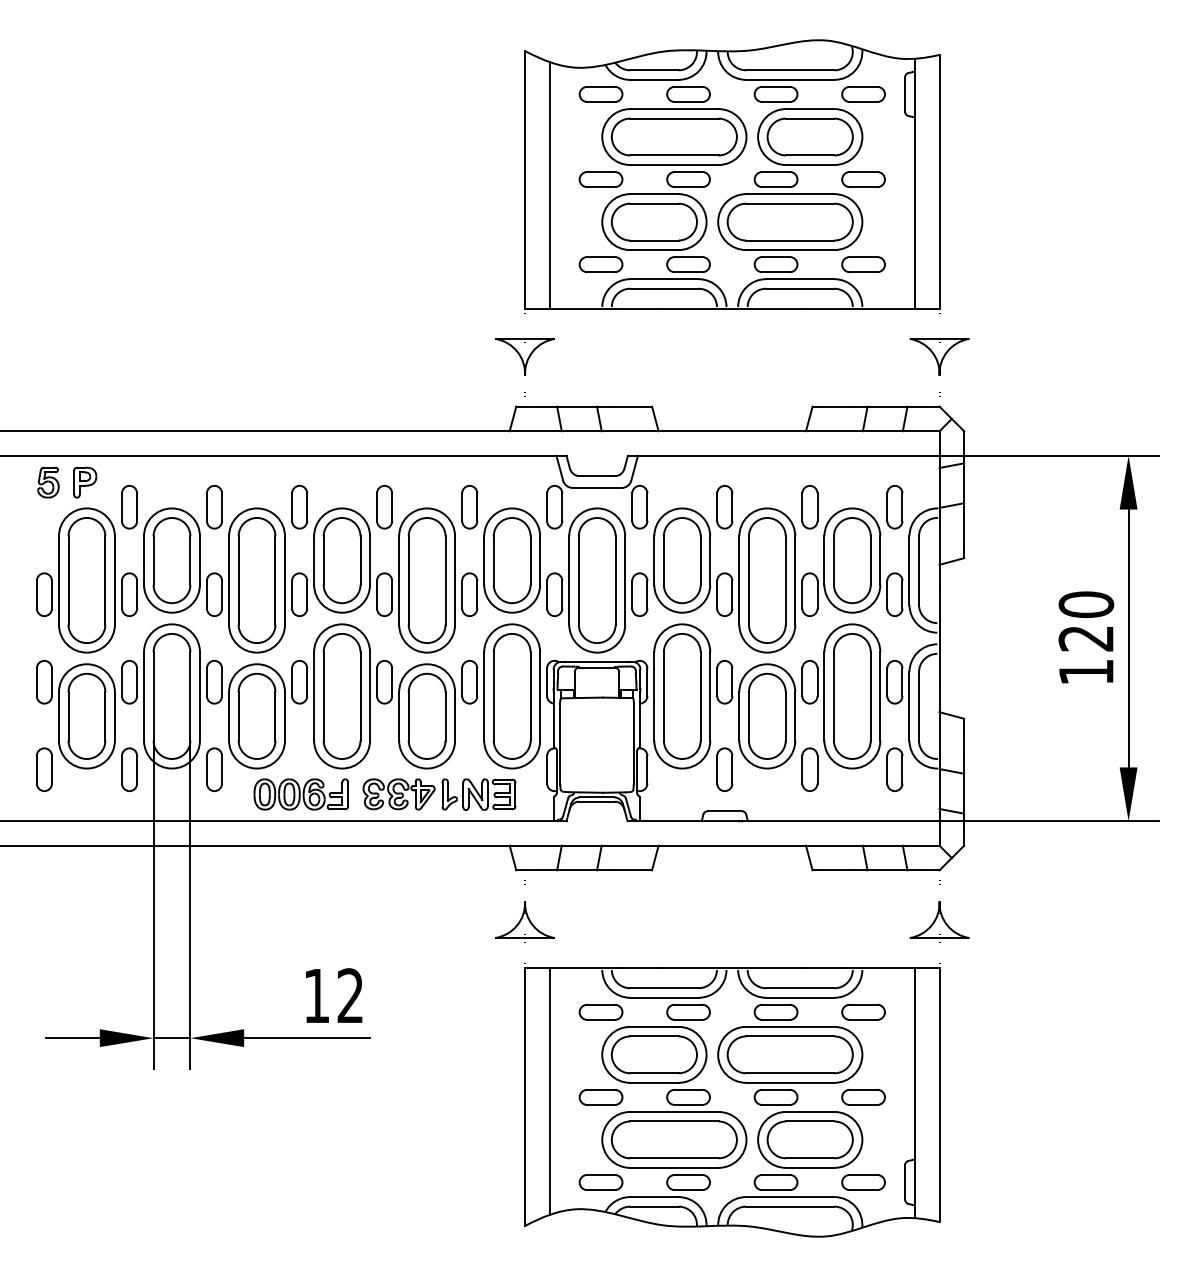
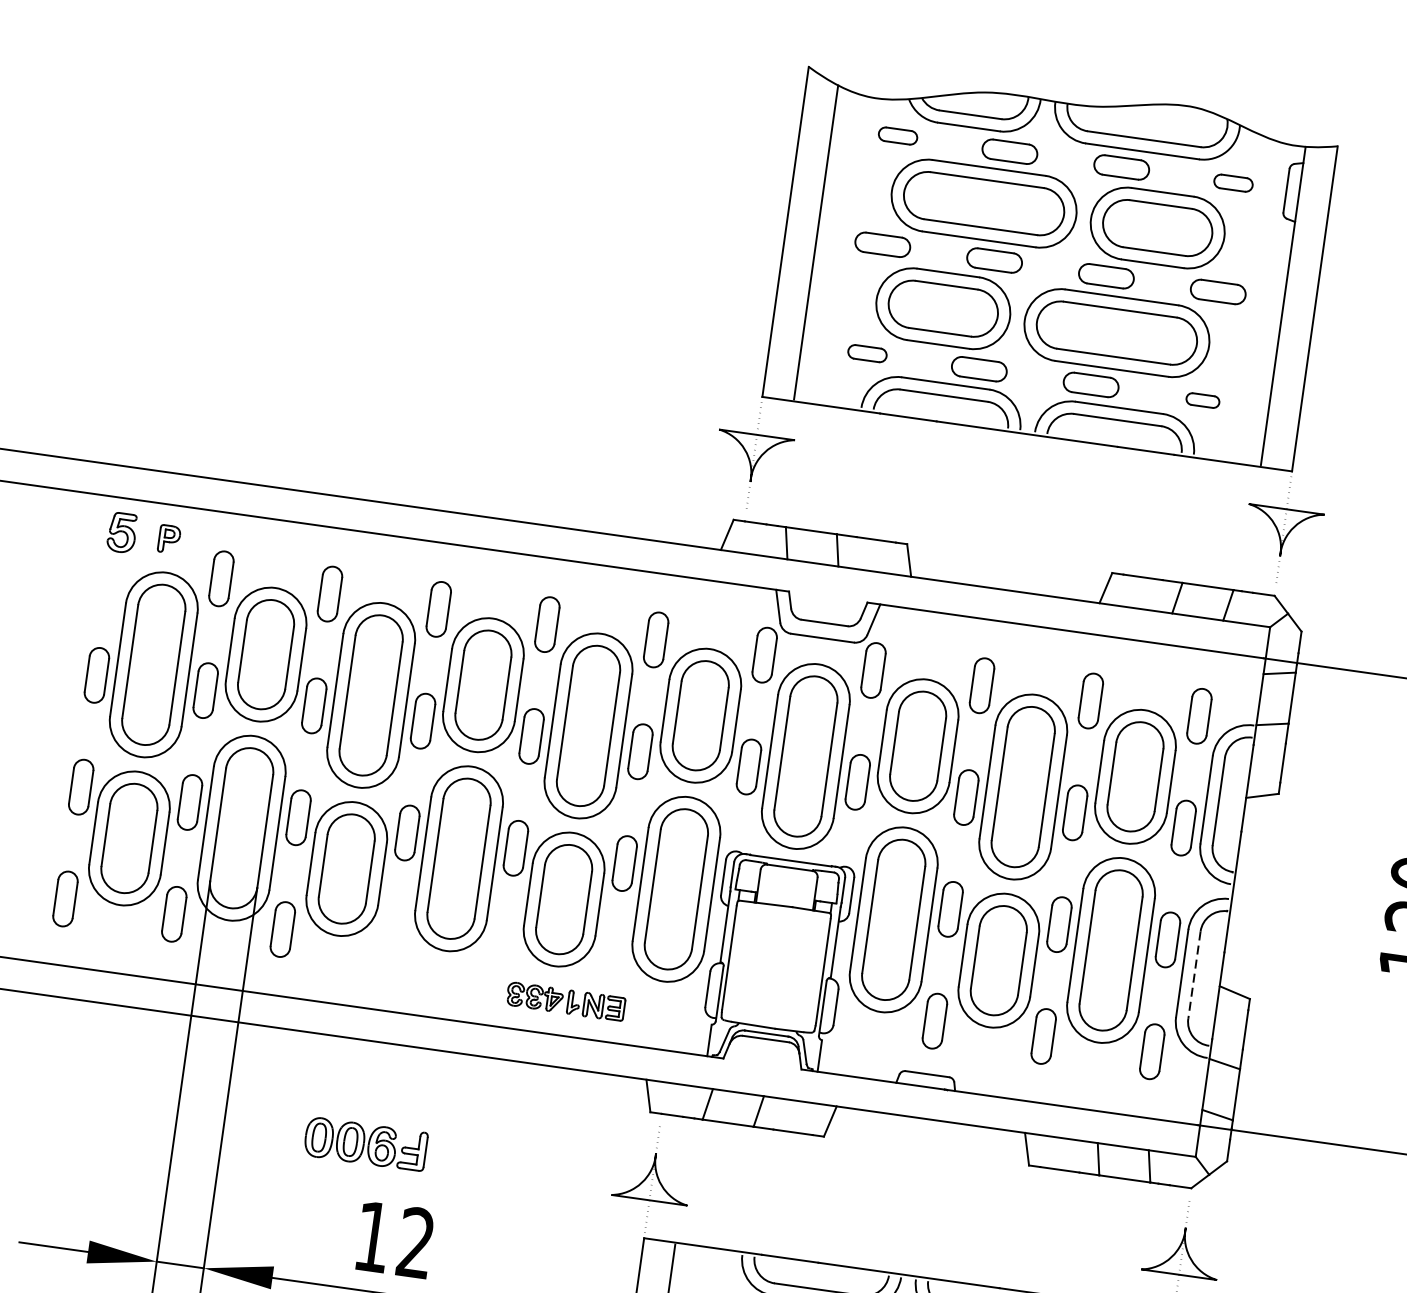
part: (600, 94) -> (897, 136), size x0.7
part: (863, 94) -> (1233, 183), size x0.7
part: (600, 264) -> (866, 353), size x0.7
part: (863, 264) -> (1202, 400), size x0.6
part: (85, 482) -> (169, 539), size x0.7
line: (919, 706) -> (1195, 975), solid -> dashed
part: (300, 794) -> (364, 1144), moved
part: (439, 794) -> (565, 1001), size x0.6

